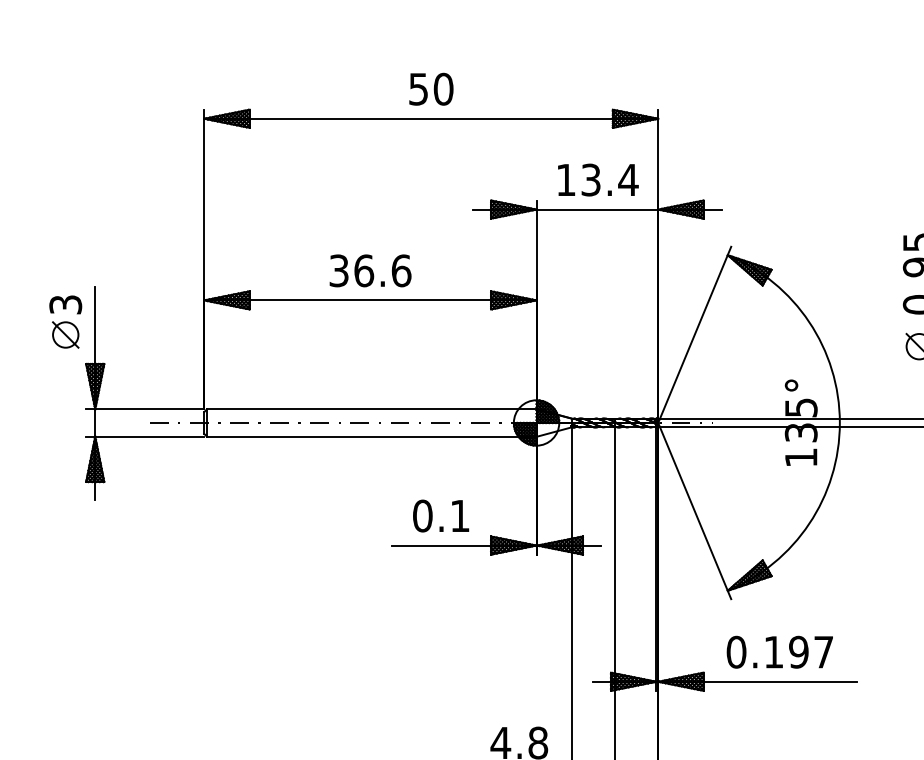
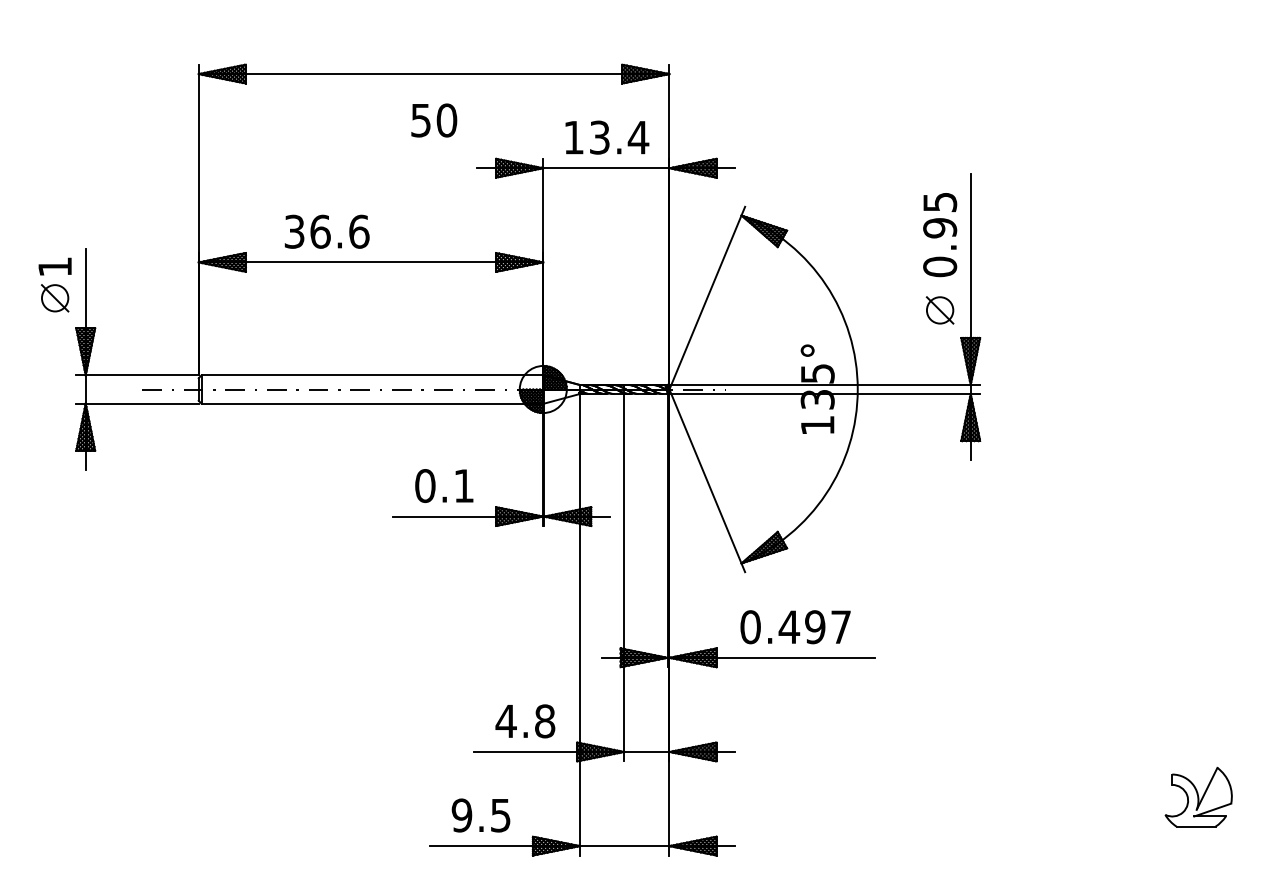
text: (431, 89) -> (434, 120), moved
text: (369, 270) -> (326, 231), moved
text: (66, 304) -> (55, 266), 3 -> 1
text: (774, 651) -> (789, 626), 0.197 -> 0.497

